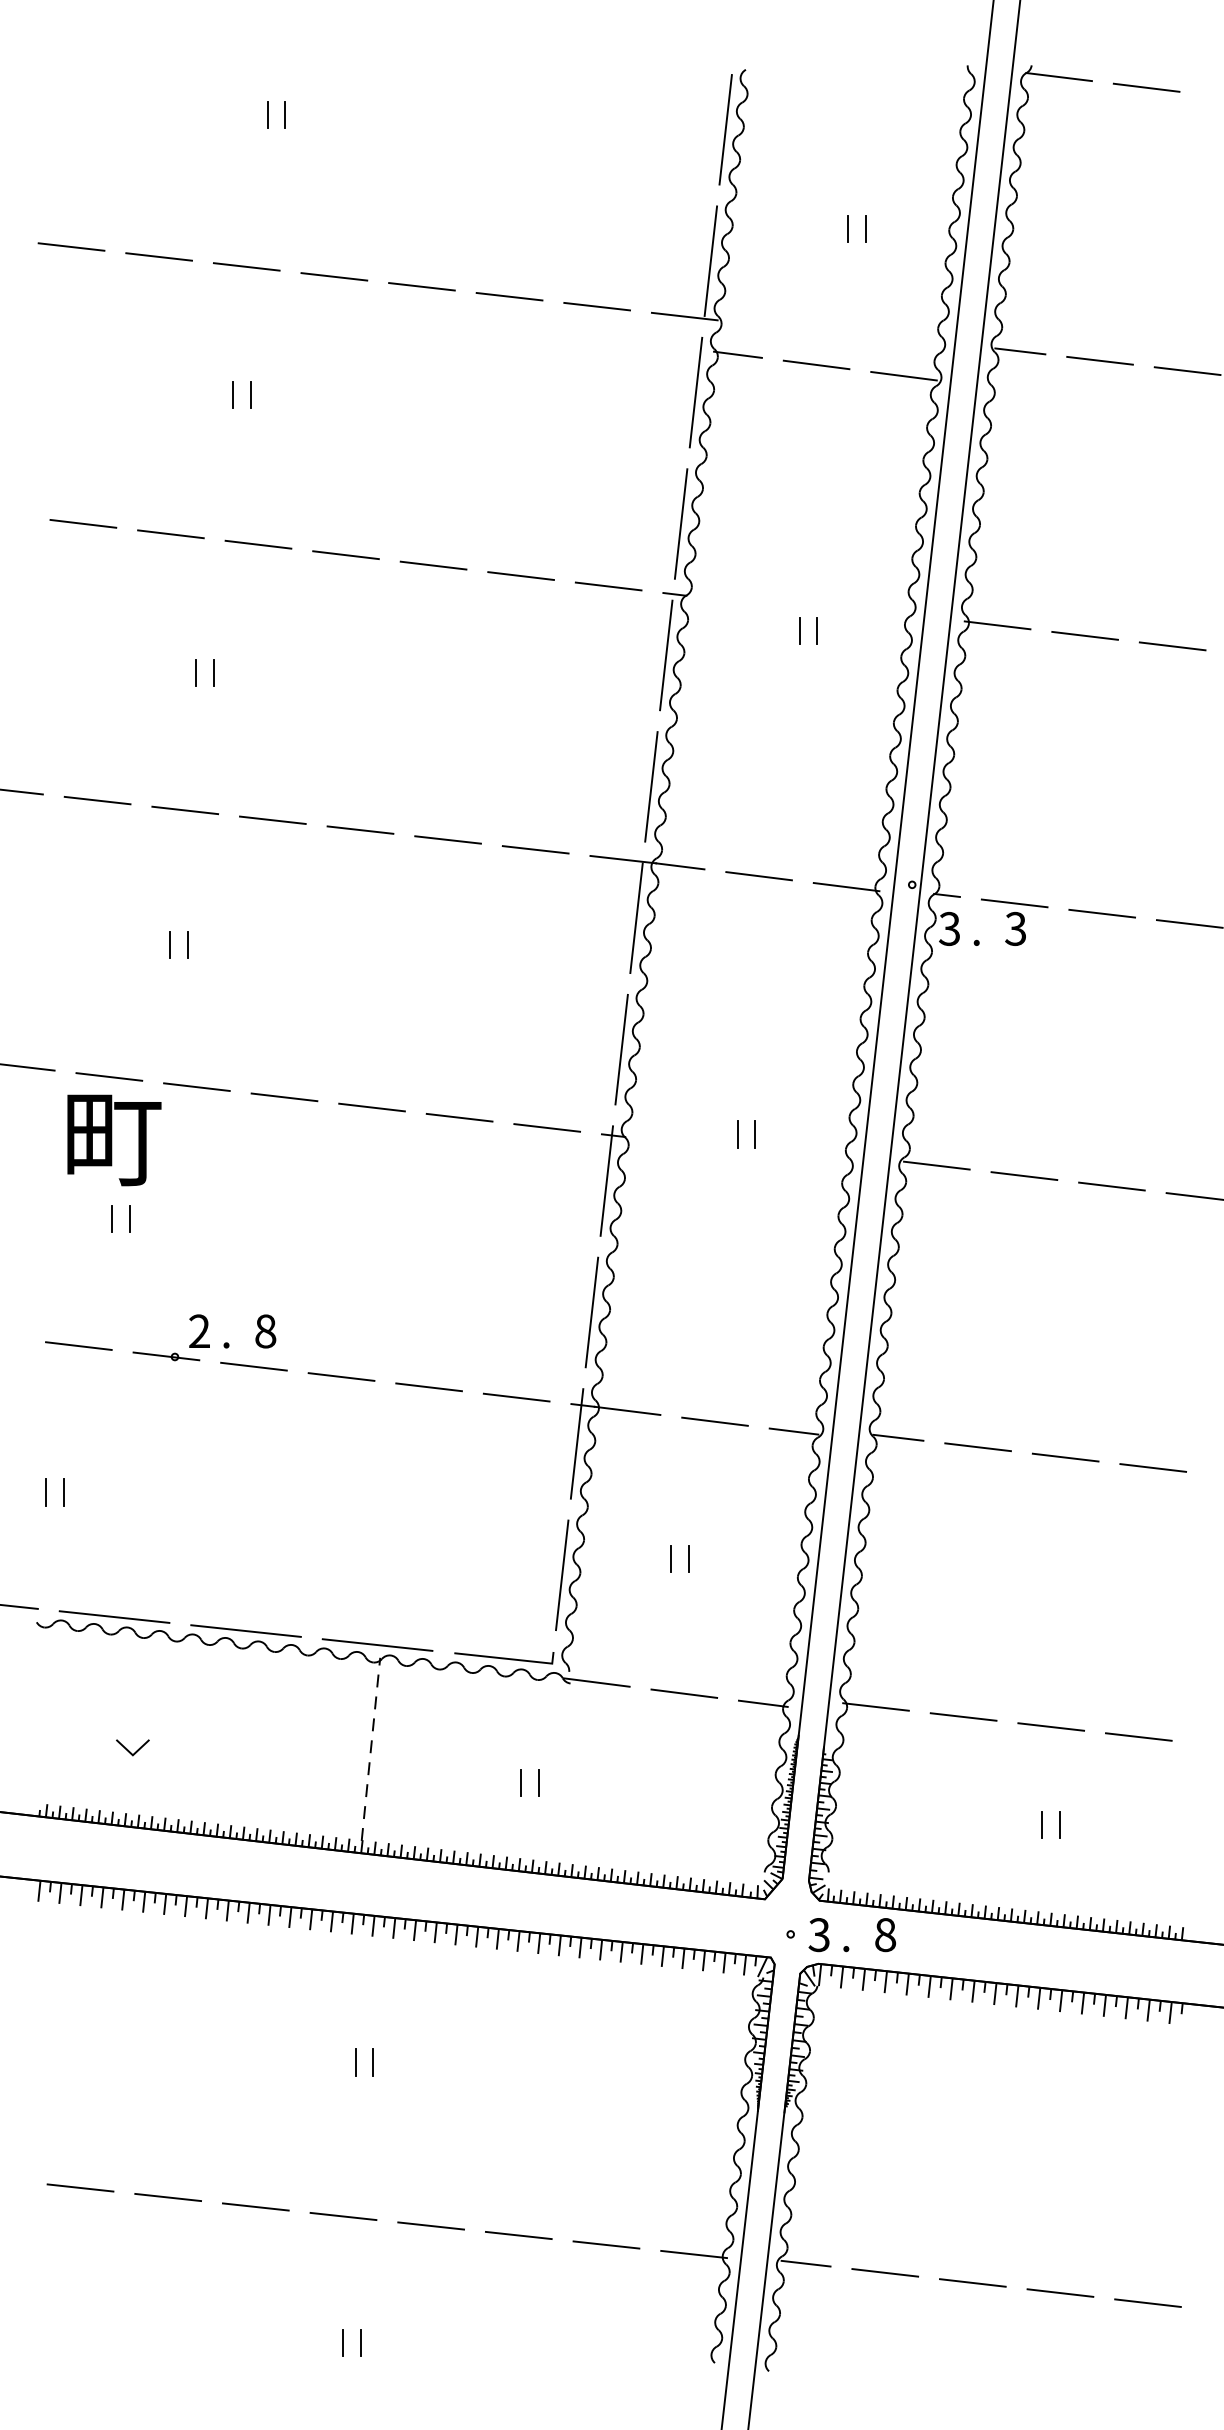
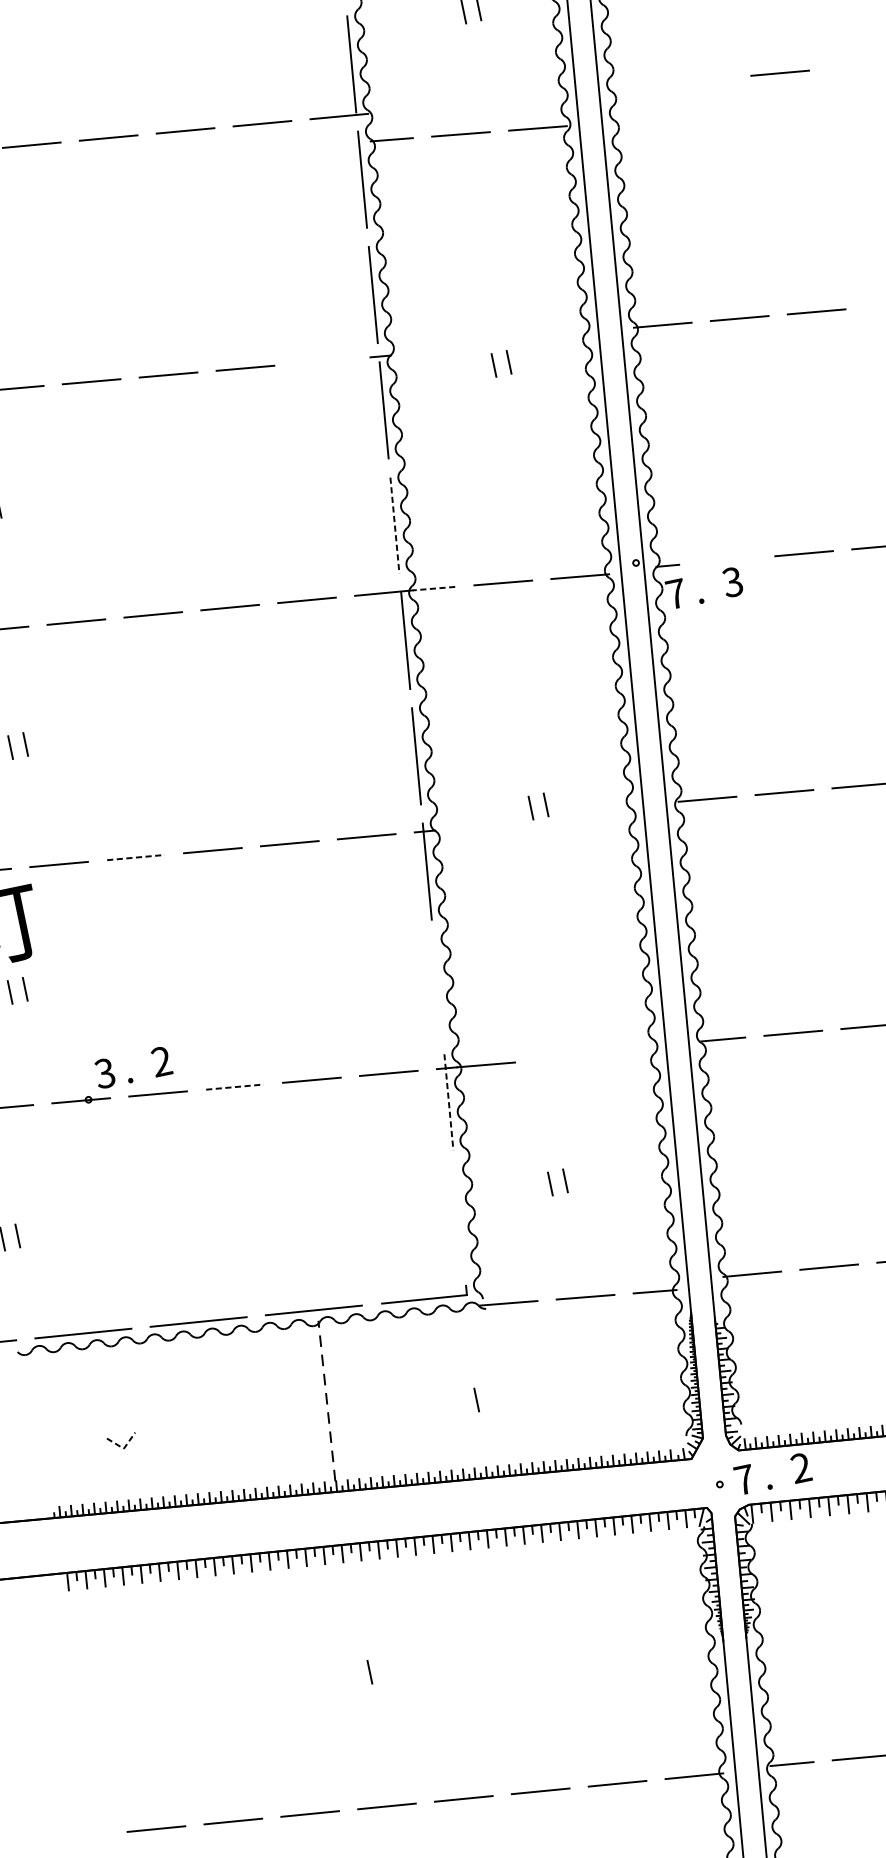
line: (1020, 351) -> (633, 86), removed
line: (1099, 360) -> (702, 79), removed
line: (608, 586) -> (322, 361), removed
line: (651, 787) -> (395, 526), solid -> dashed
line: (679, 866) -> (433, 588), solid -> dashed
line: (1014, 903) -> (727, 560), removed
text: (949, 928) -> (675, 593), 3 -> 7
line: (284, 1097) -> (136, 857), solid -> dashed
line: (591, 1312) -> (437, 987), removed
text: (198, 1331) -> (104, 1073), 2 -> 3
text: (265, 1331) -> (161, 1061), 8 -> 2
line: (342, 1377) -> (235, 1087), solid -> dashed
line: (714, 1421) -> (562, 1058), removed
line: (793, 1431) -> (632, 1052), removed
line: (577, 1444) -> (449, 1102), solid -> dashed
line: (562, 1575) -> (459, 1217), removed
line: (132, 1755) -> (123, 1449), solid -> dashed
line: (521, 1782) -> (461, 1402), removed
text: (818, 1935) -> (743, 1480), 3 -> 7
text: (885, 1935) -> (801, 1468), 8 -> 2
line: (373, 2062) -> (385, 1669), removed

